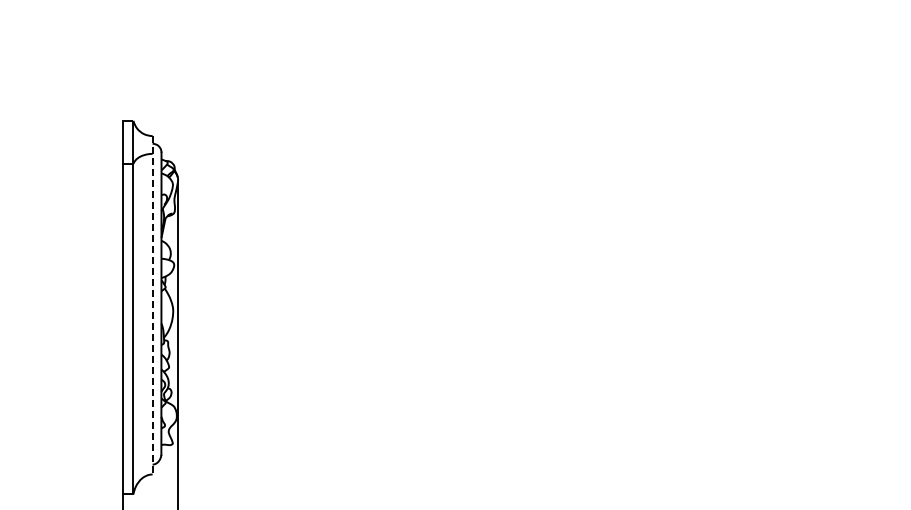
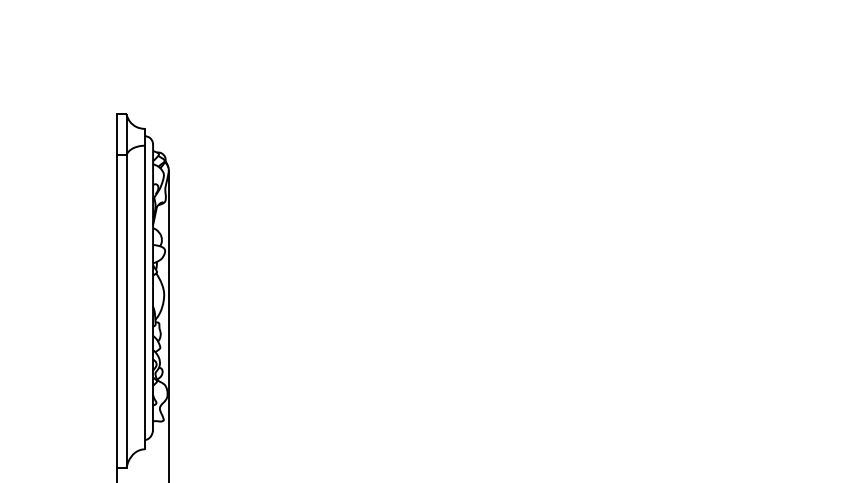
line: (152, 305) -> (144, 289), dashed -> solid

